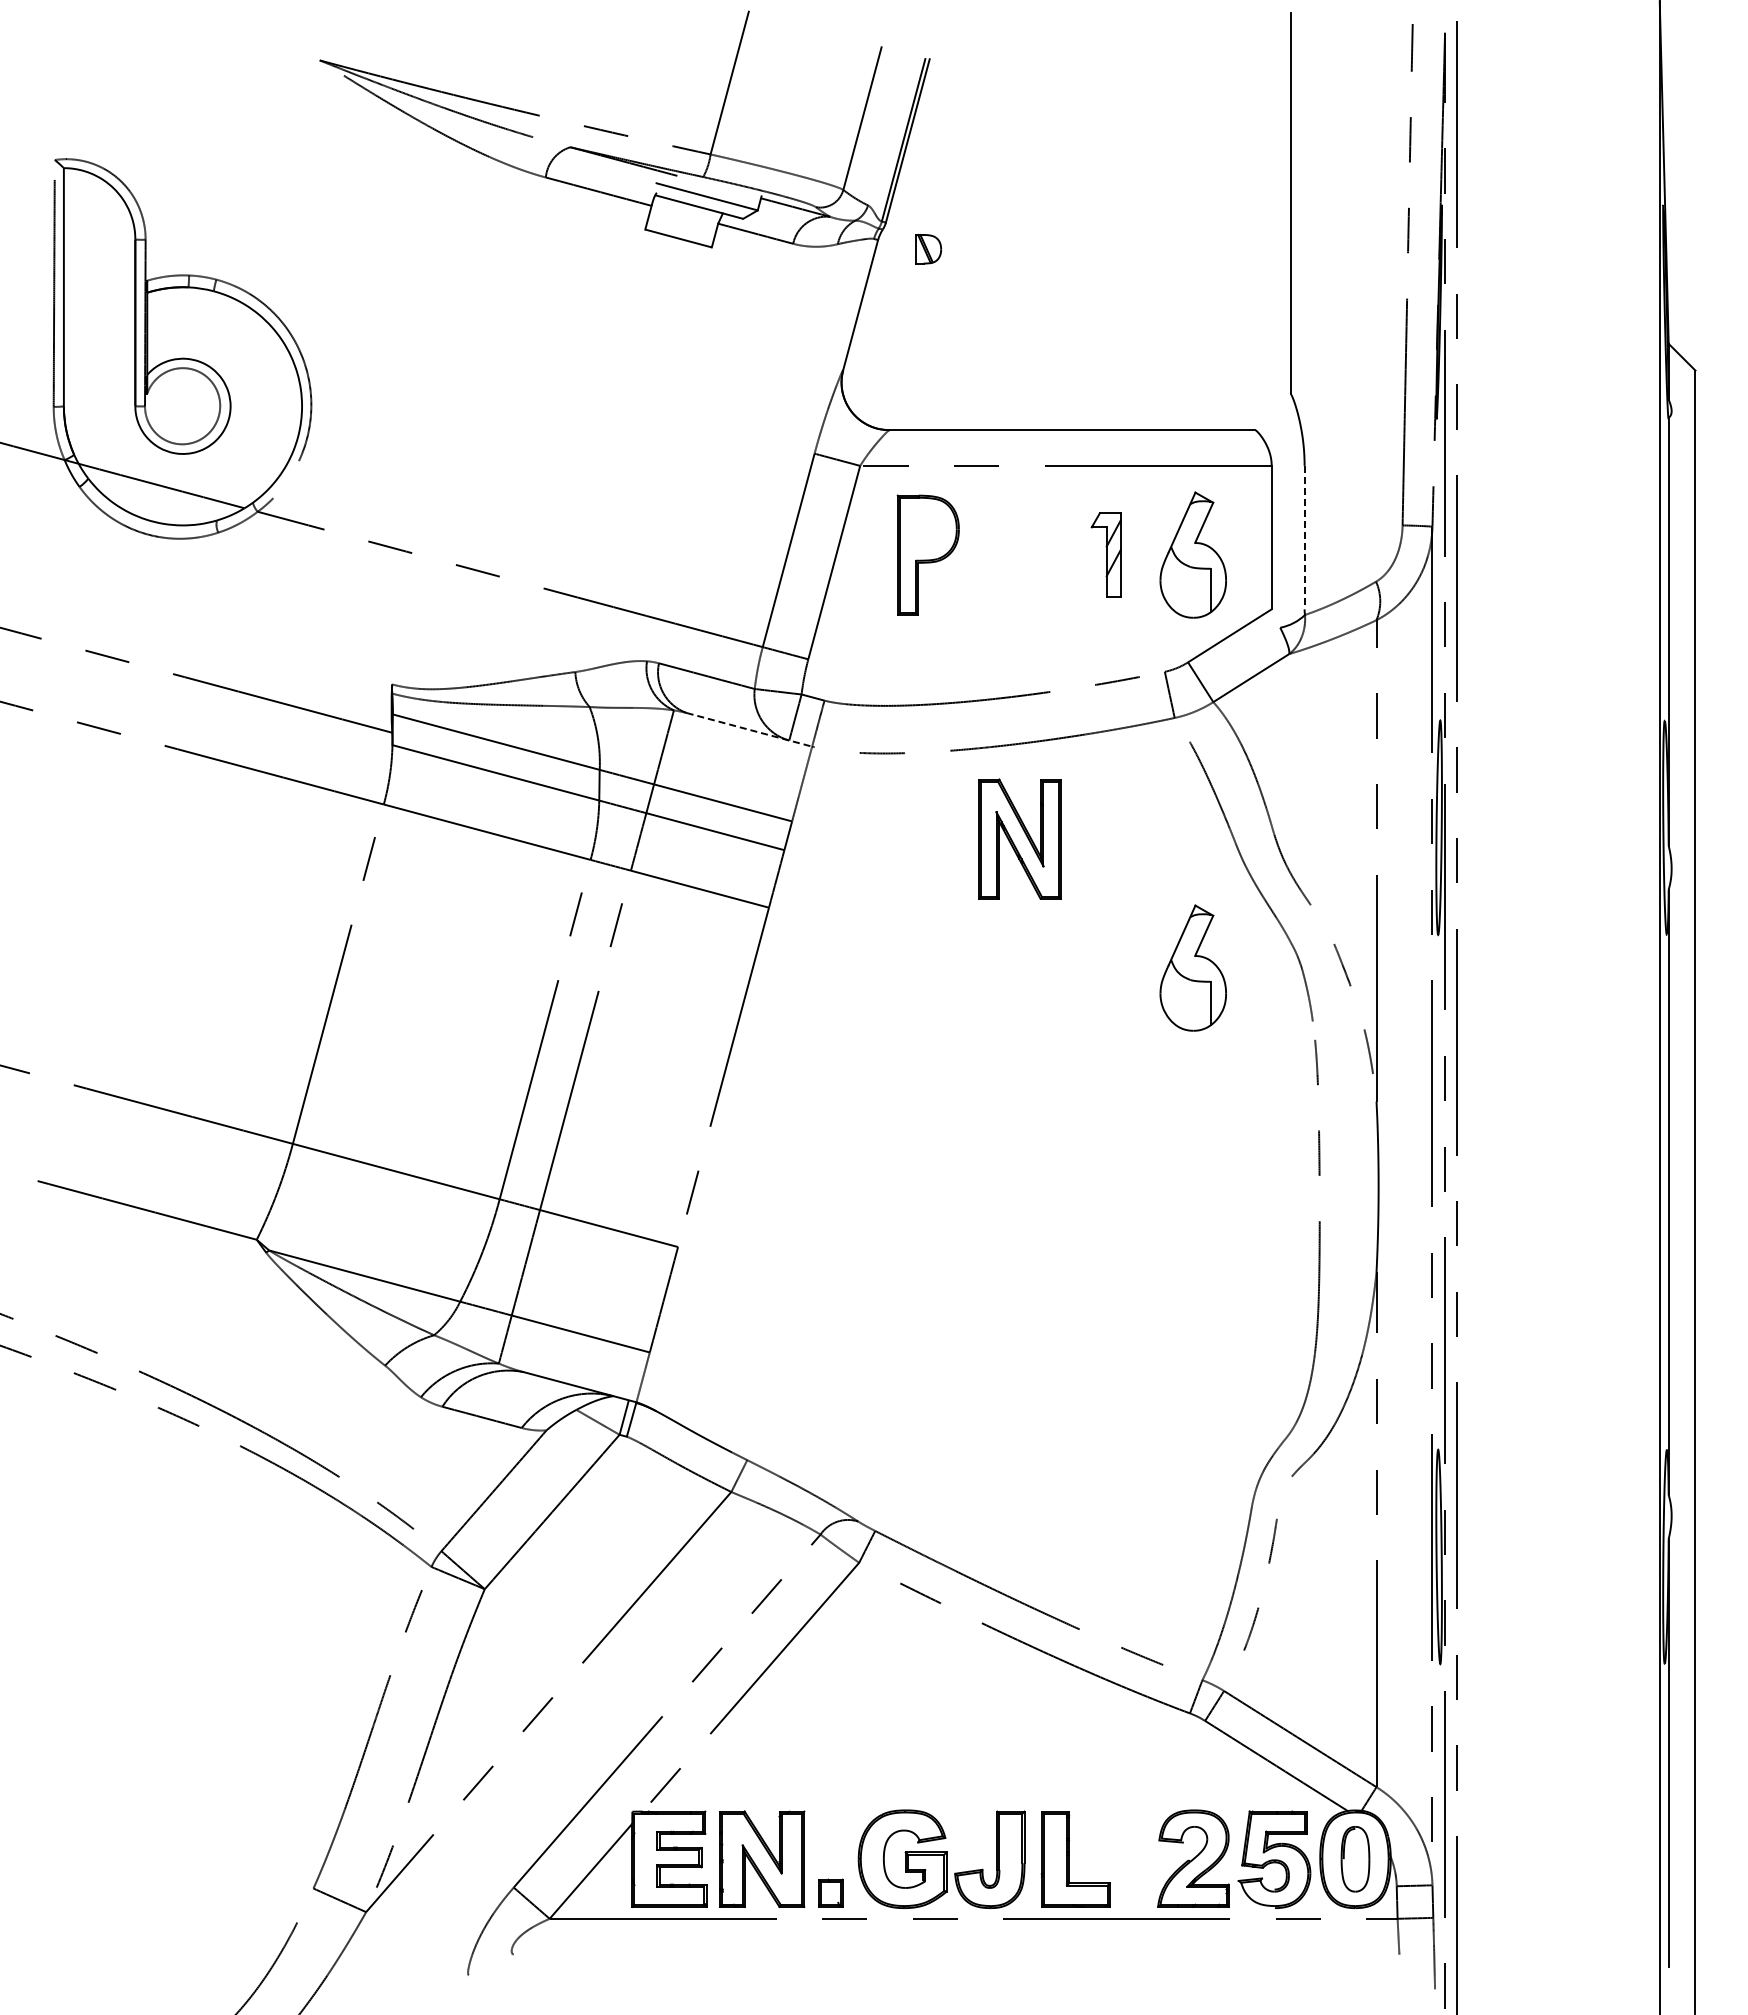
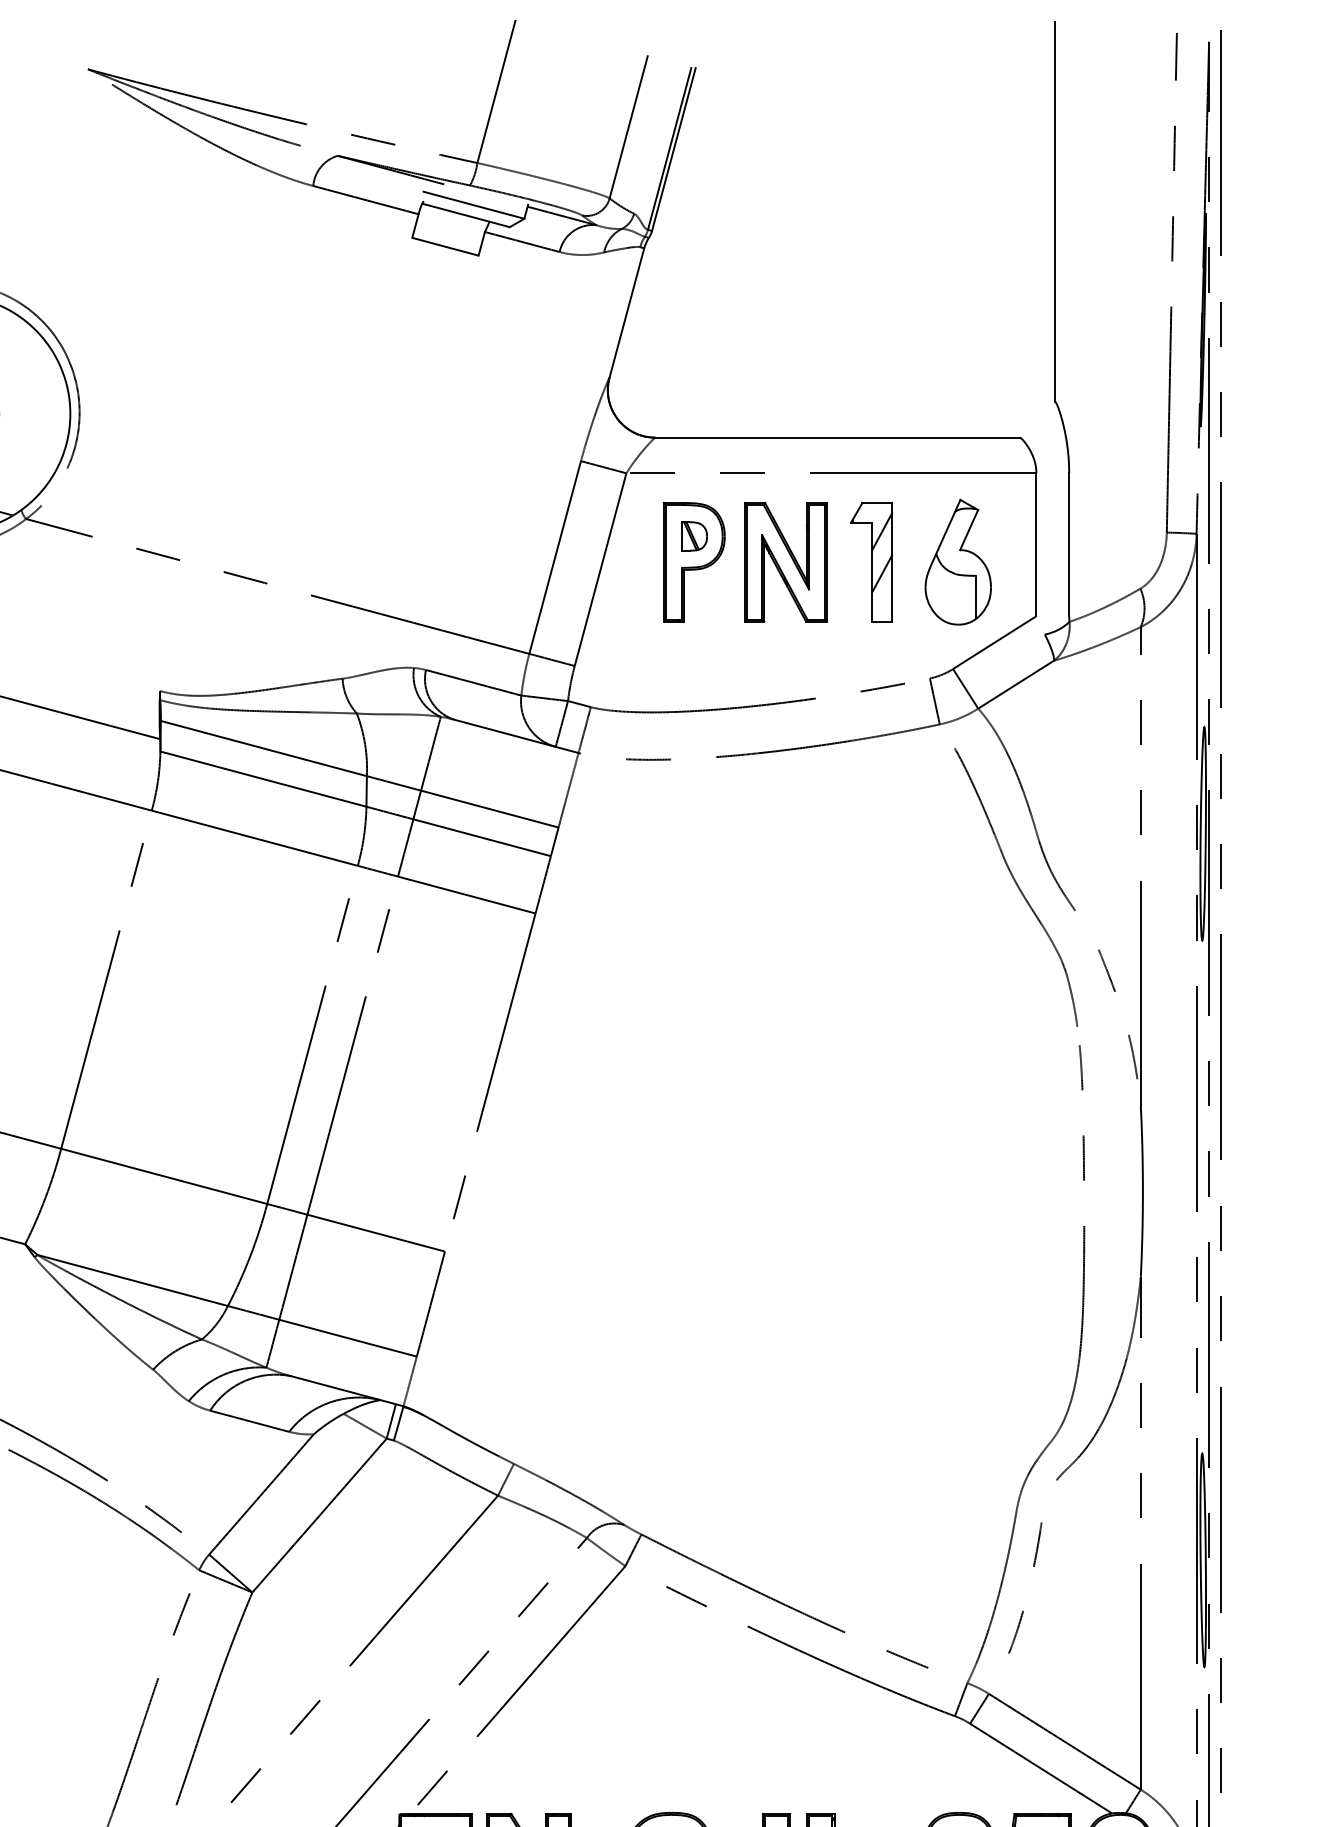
part: (928, 248) -> (694, 535), moved
line: (1304, 537) -> (1069, 544), dashed -> solid
part: (1105, 554) -> (870, 561), size x1.43
line: (749, 729) -> (516, 735), dashed -> solid
part: (1019, 838) -> (785, 561), moved
part: (1192, 967) -> (957, 973), removed

